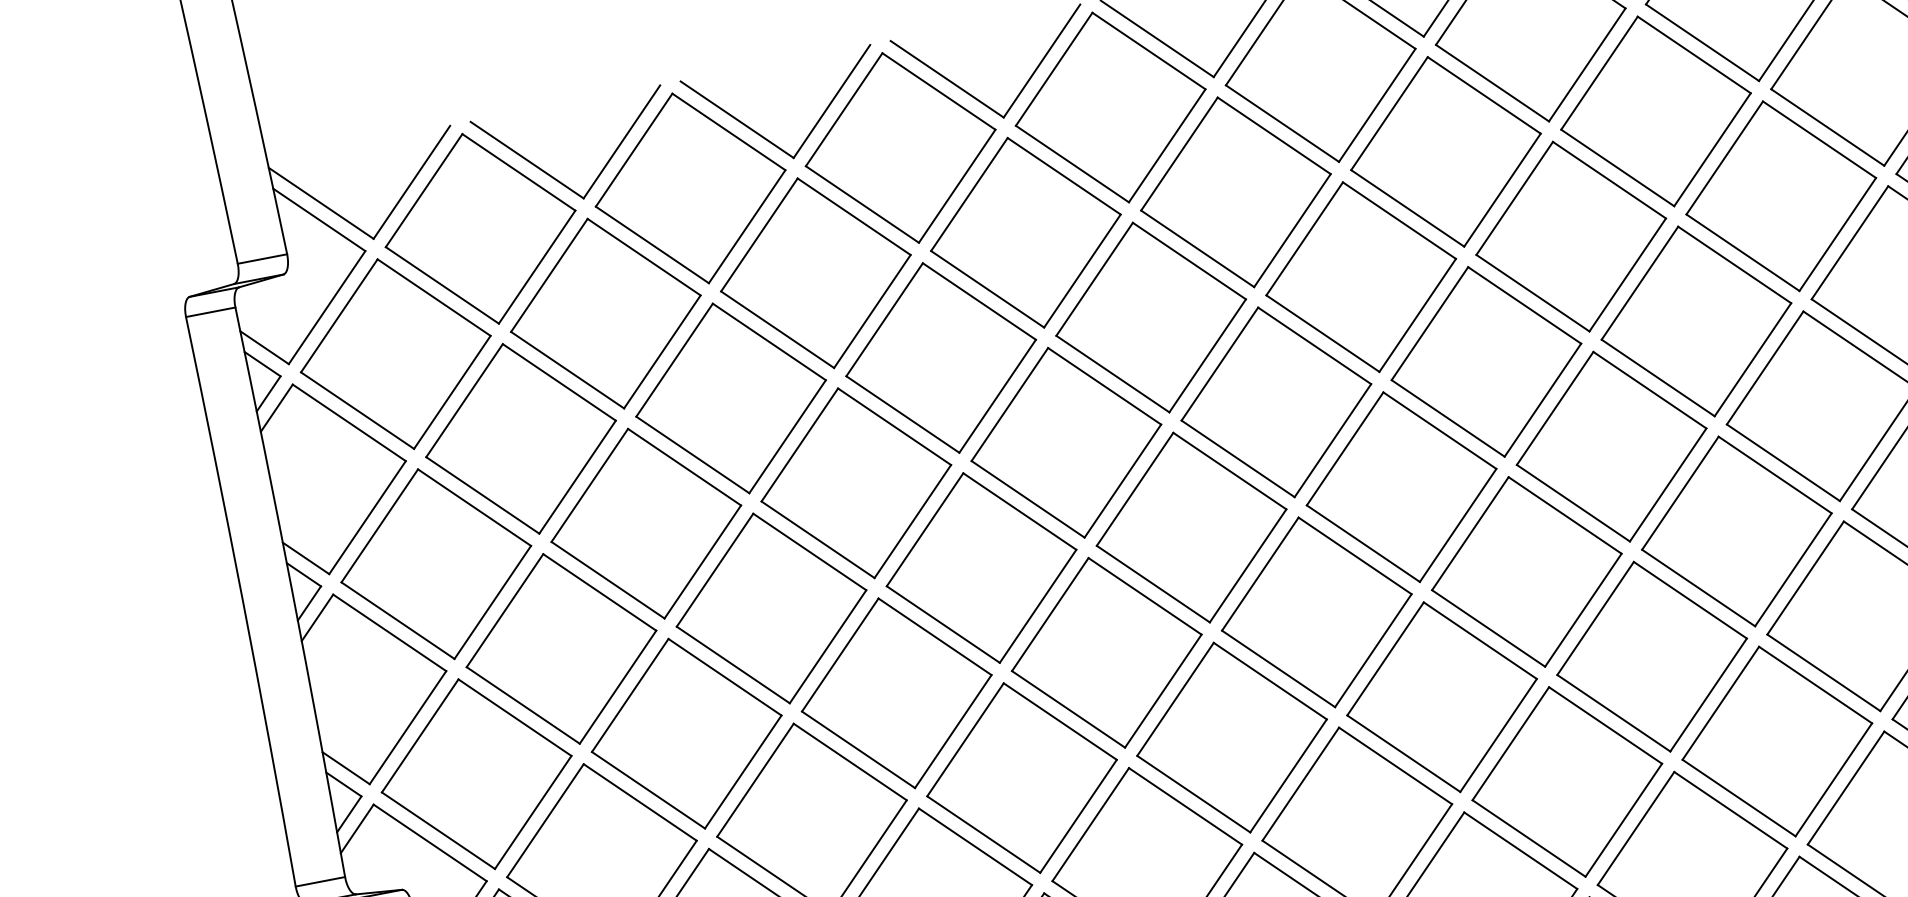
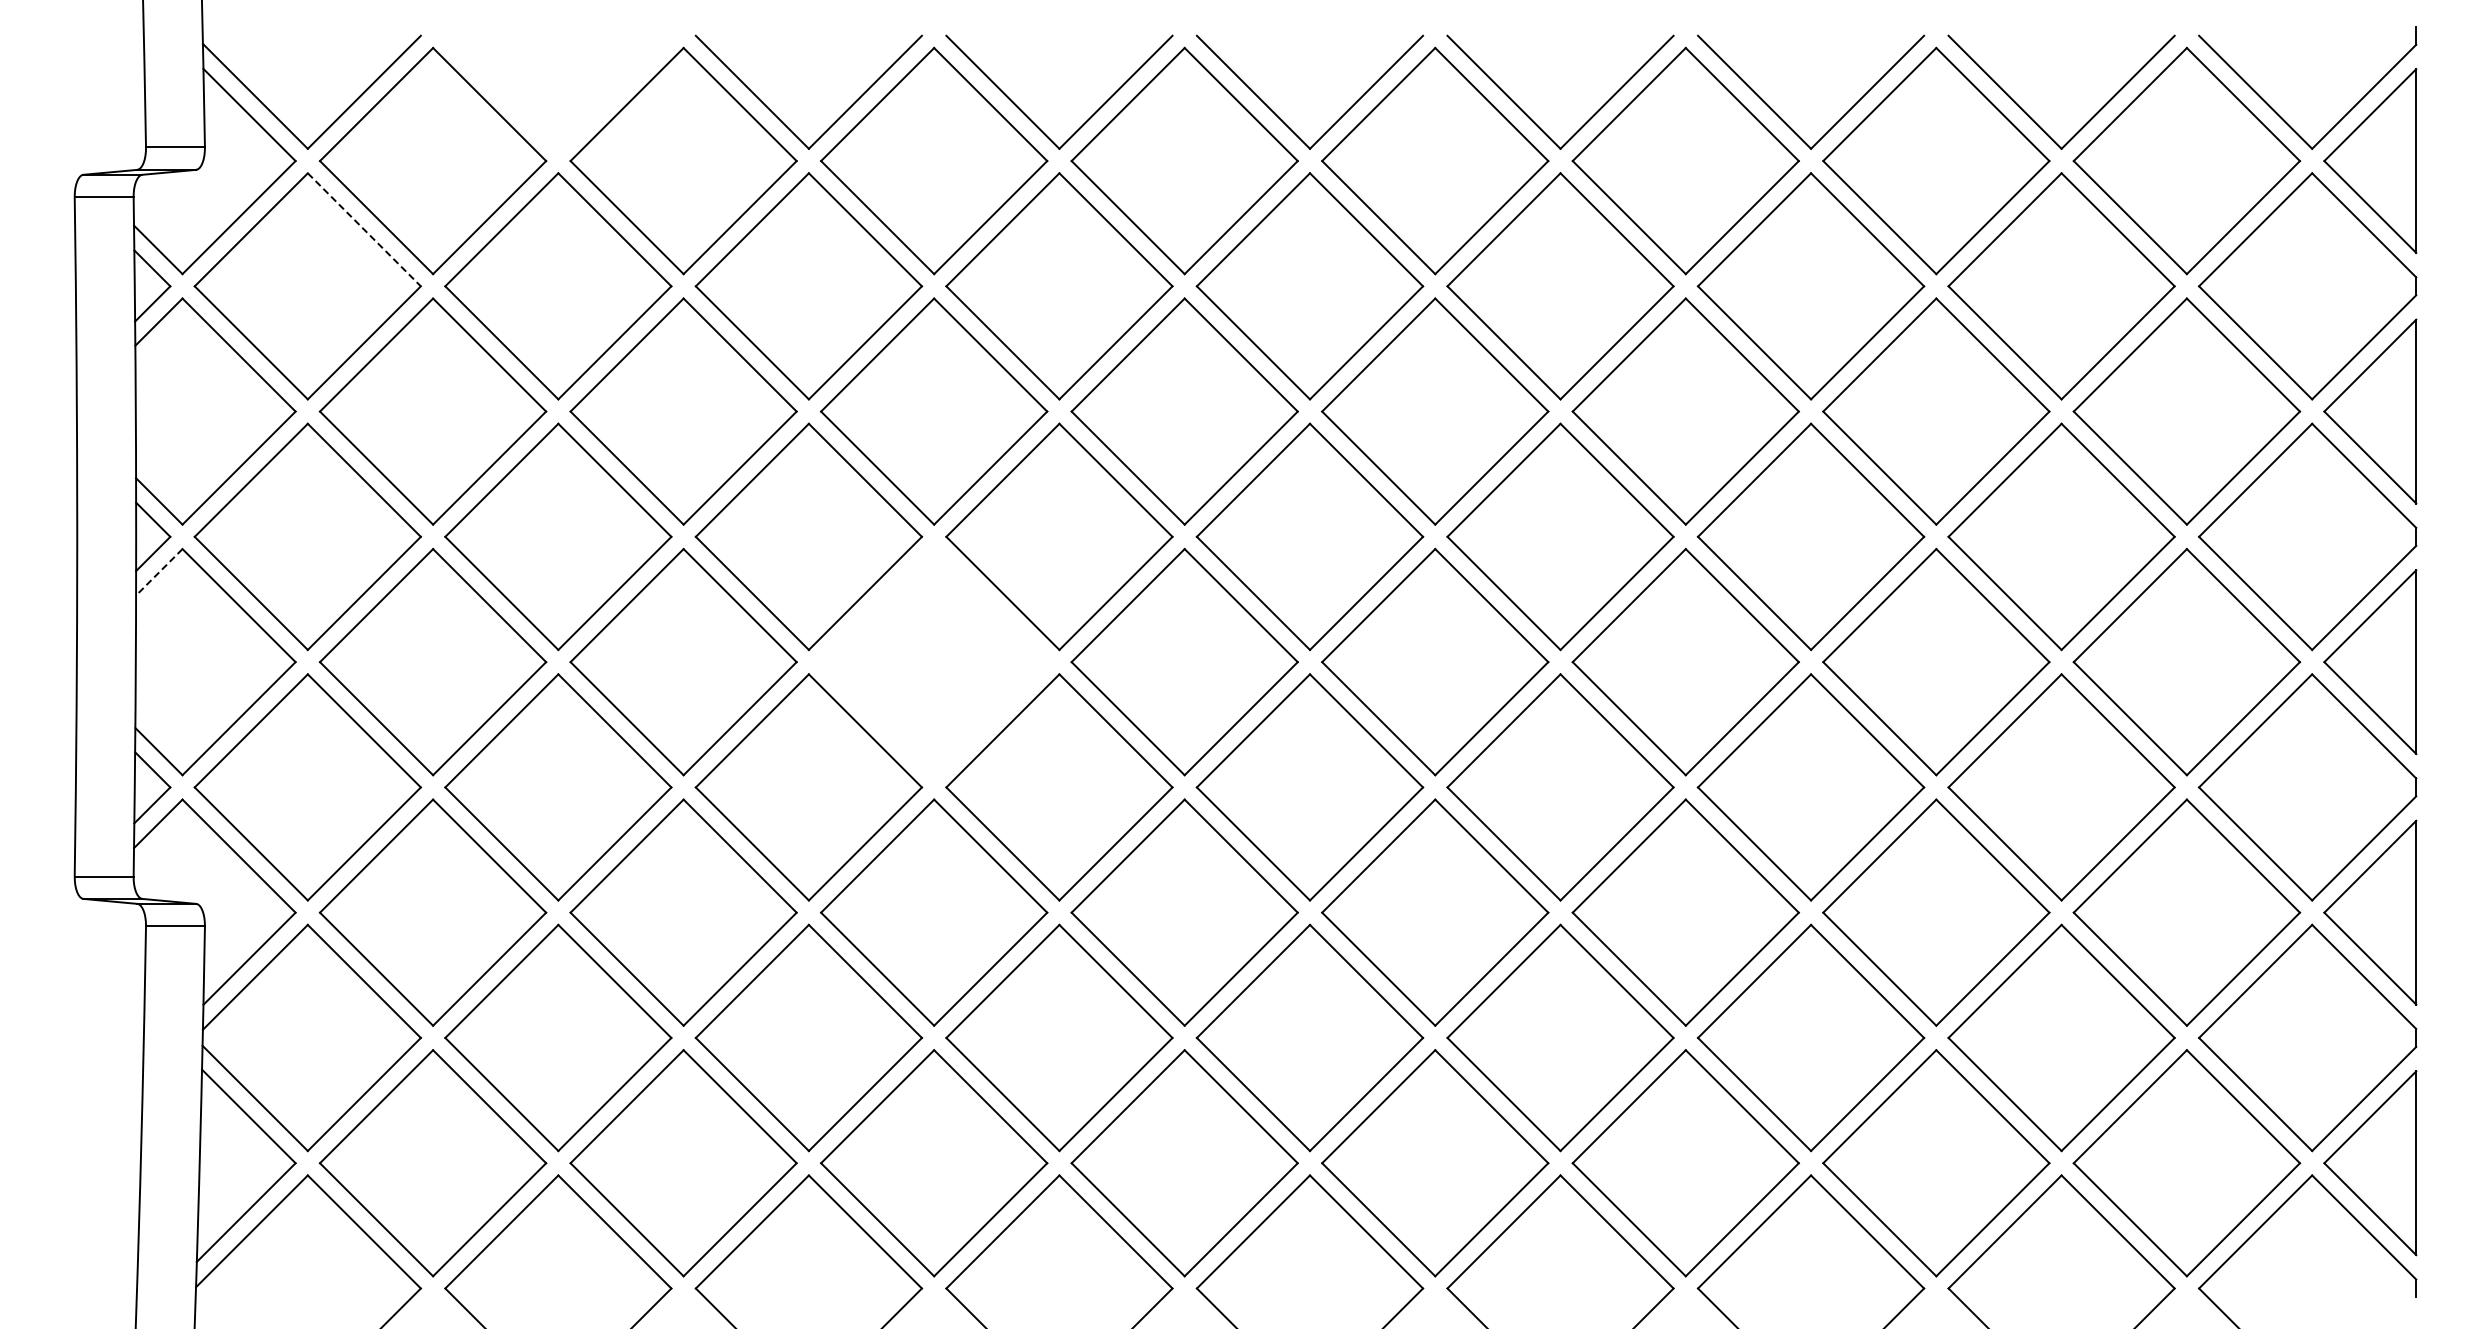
part: (555, 178) -> (530, 119), removed
line: (434, 297) -> (364, 229), solid -> dashed
part: (981, 567) -> (934, 661), removed
line: (317, 617) -> (159, 572), solid -> dashed

